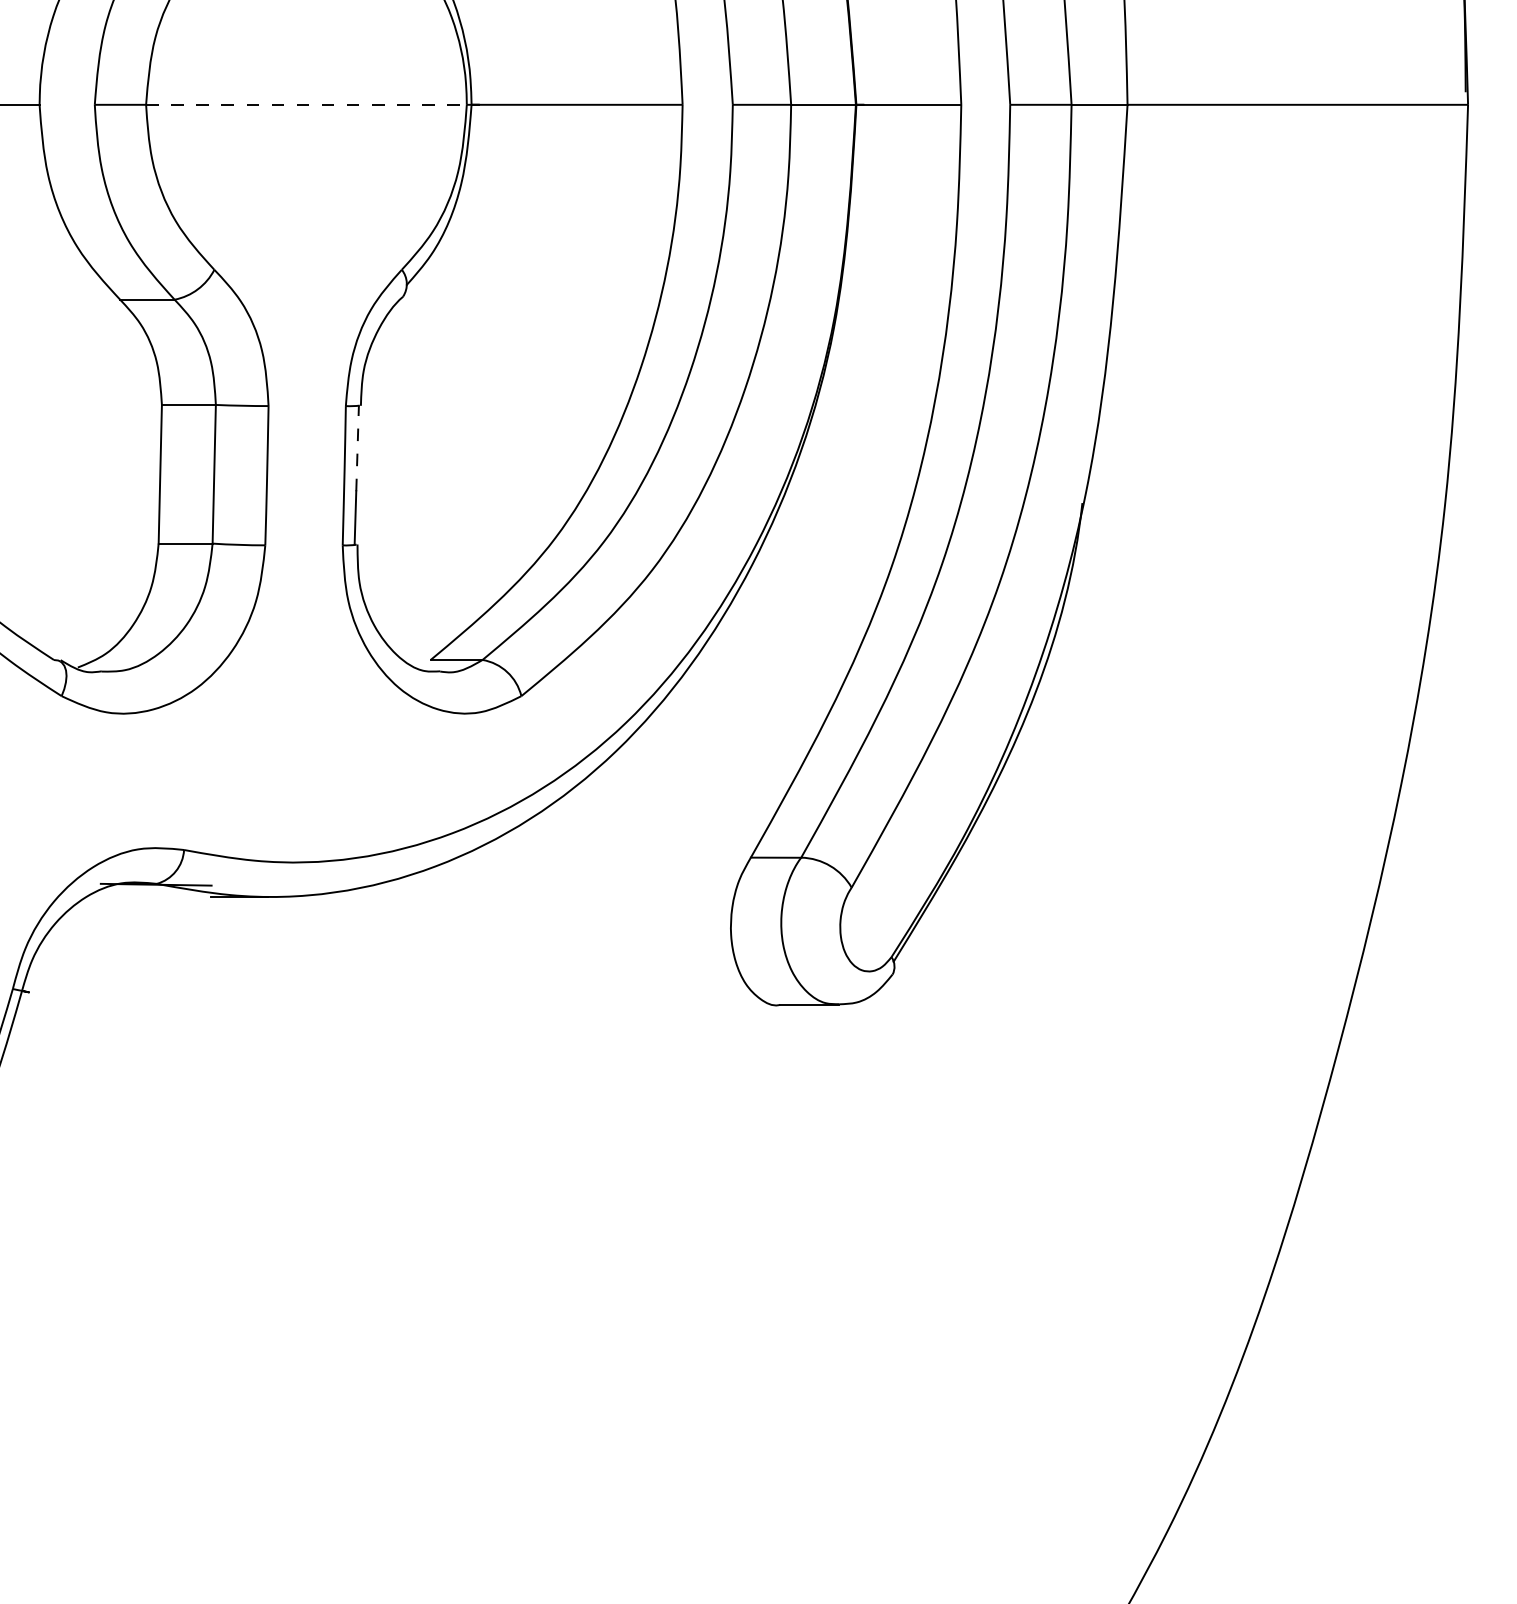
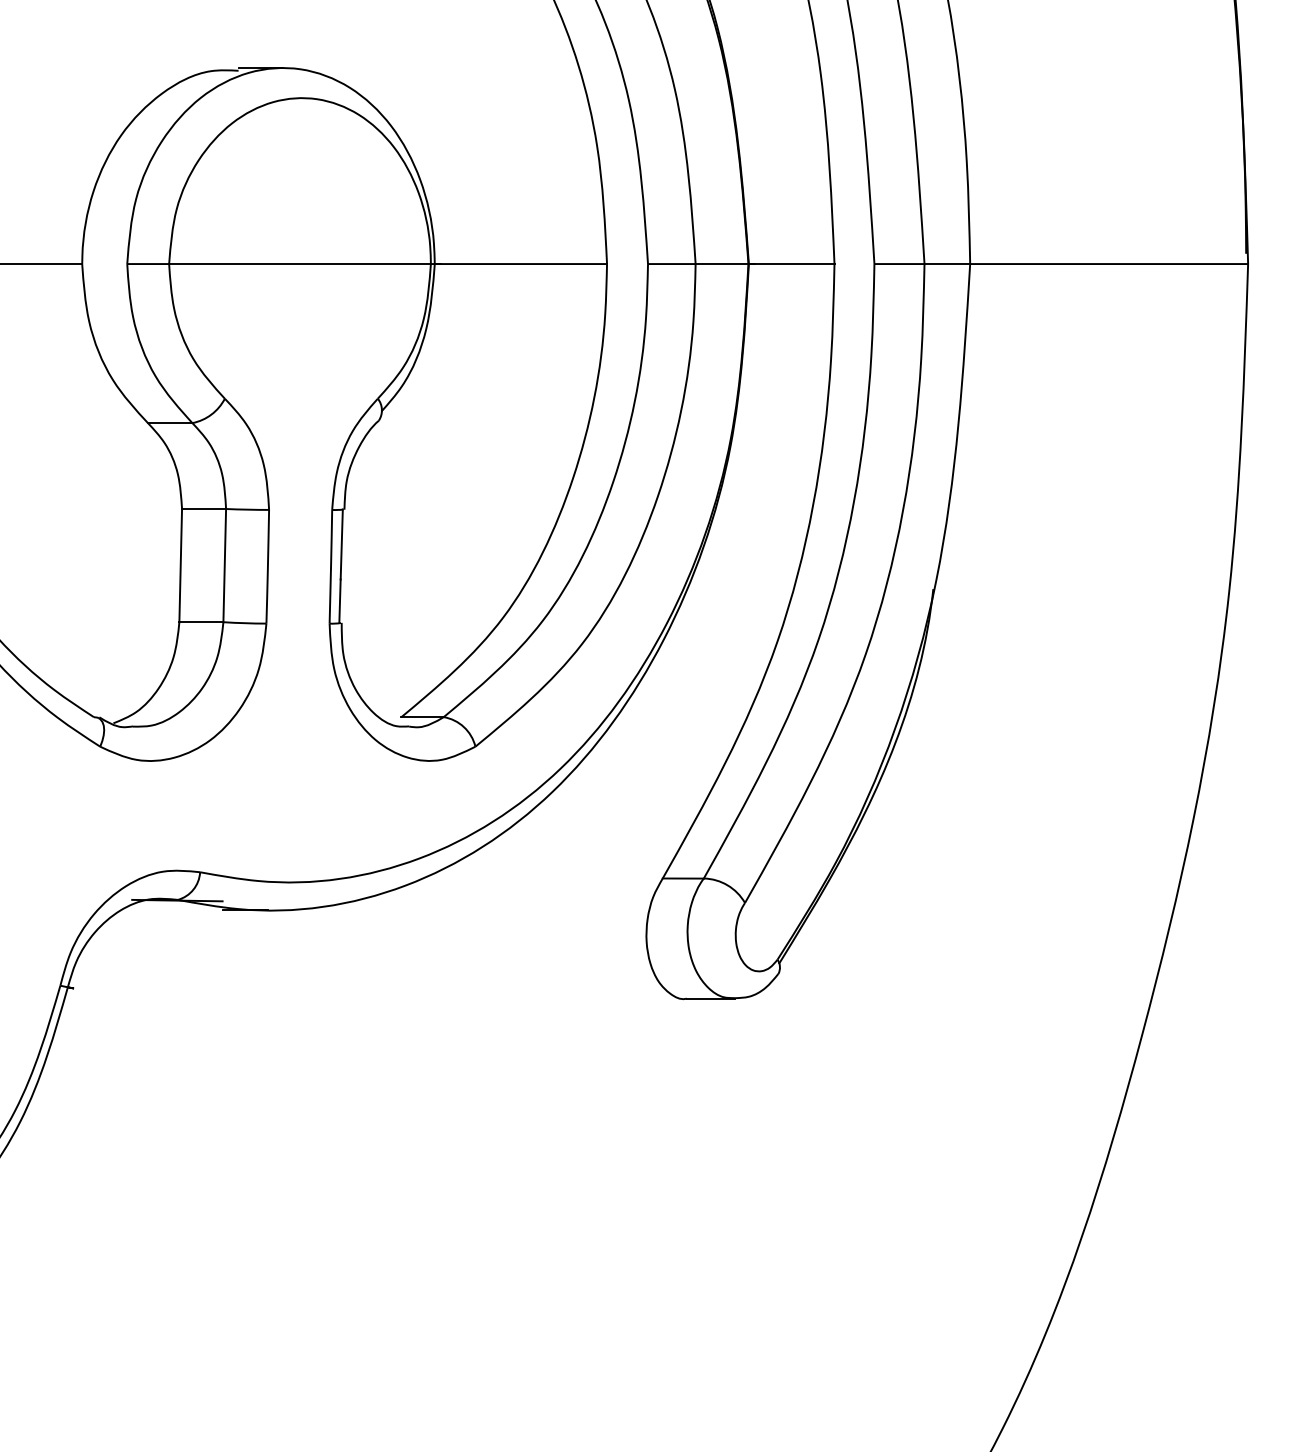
line: (307, 105) -> (300, 264), dashed -> solid
line: (357, 448) -> (341, 544), dashed -> solid

